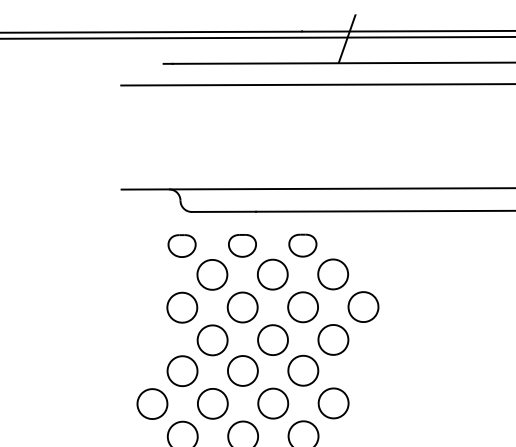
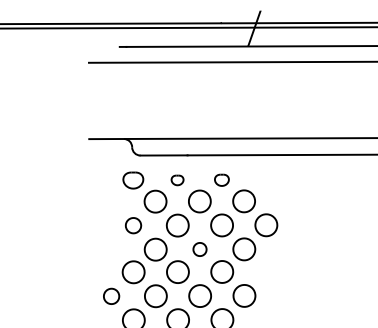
part: (242, 246) -> (177, 180), size x0.6
part: (302, 246) -> (221, 180), size x0.7
part: (182, 307) -> (133, 225), size x0.7
part: (272, 340) -> (199, 249), size x0.6
part: (152, 404) -> (111, 296), size x0.7

